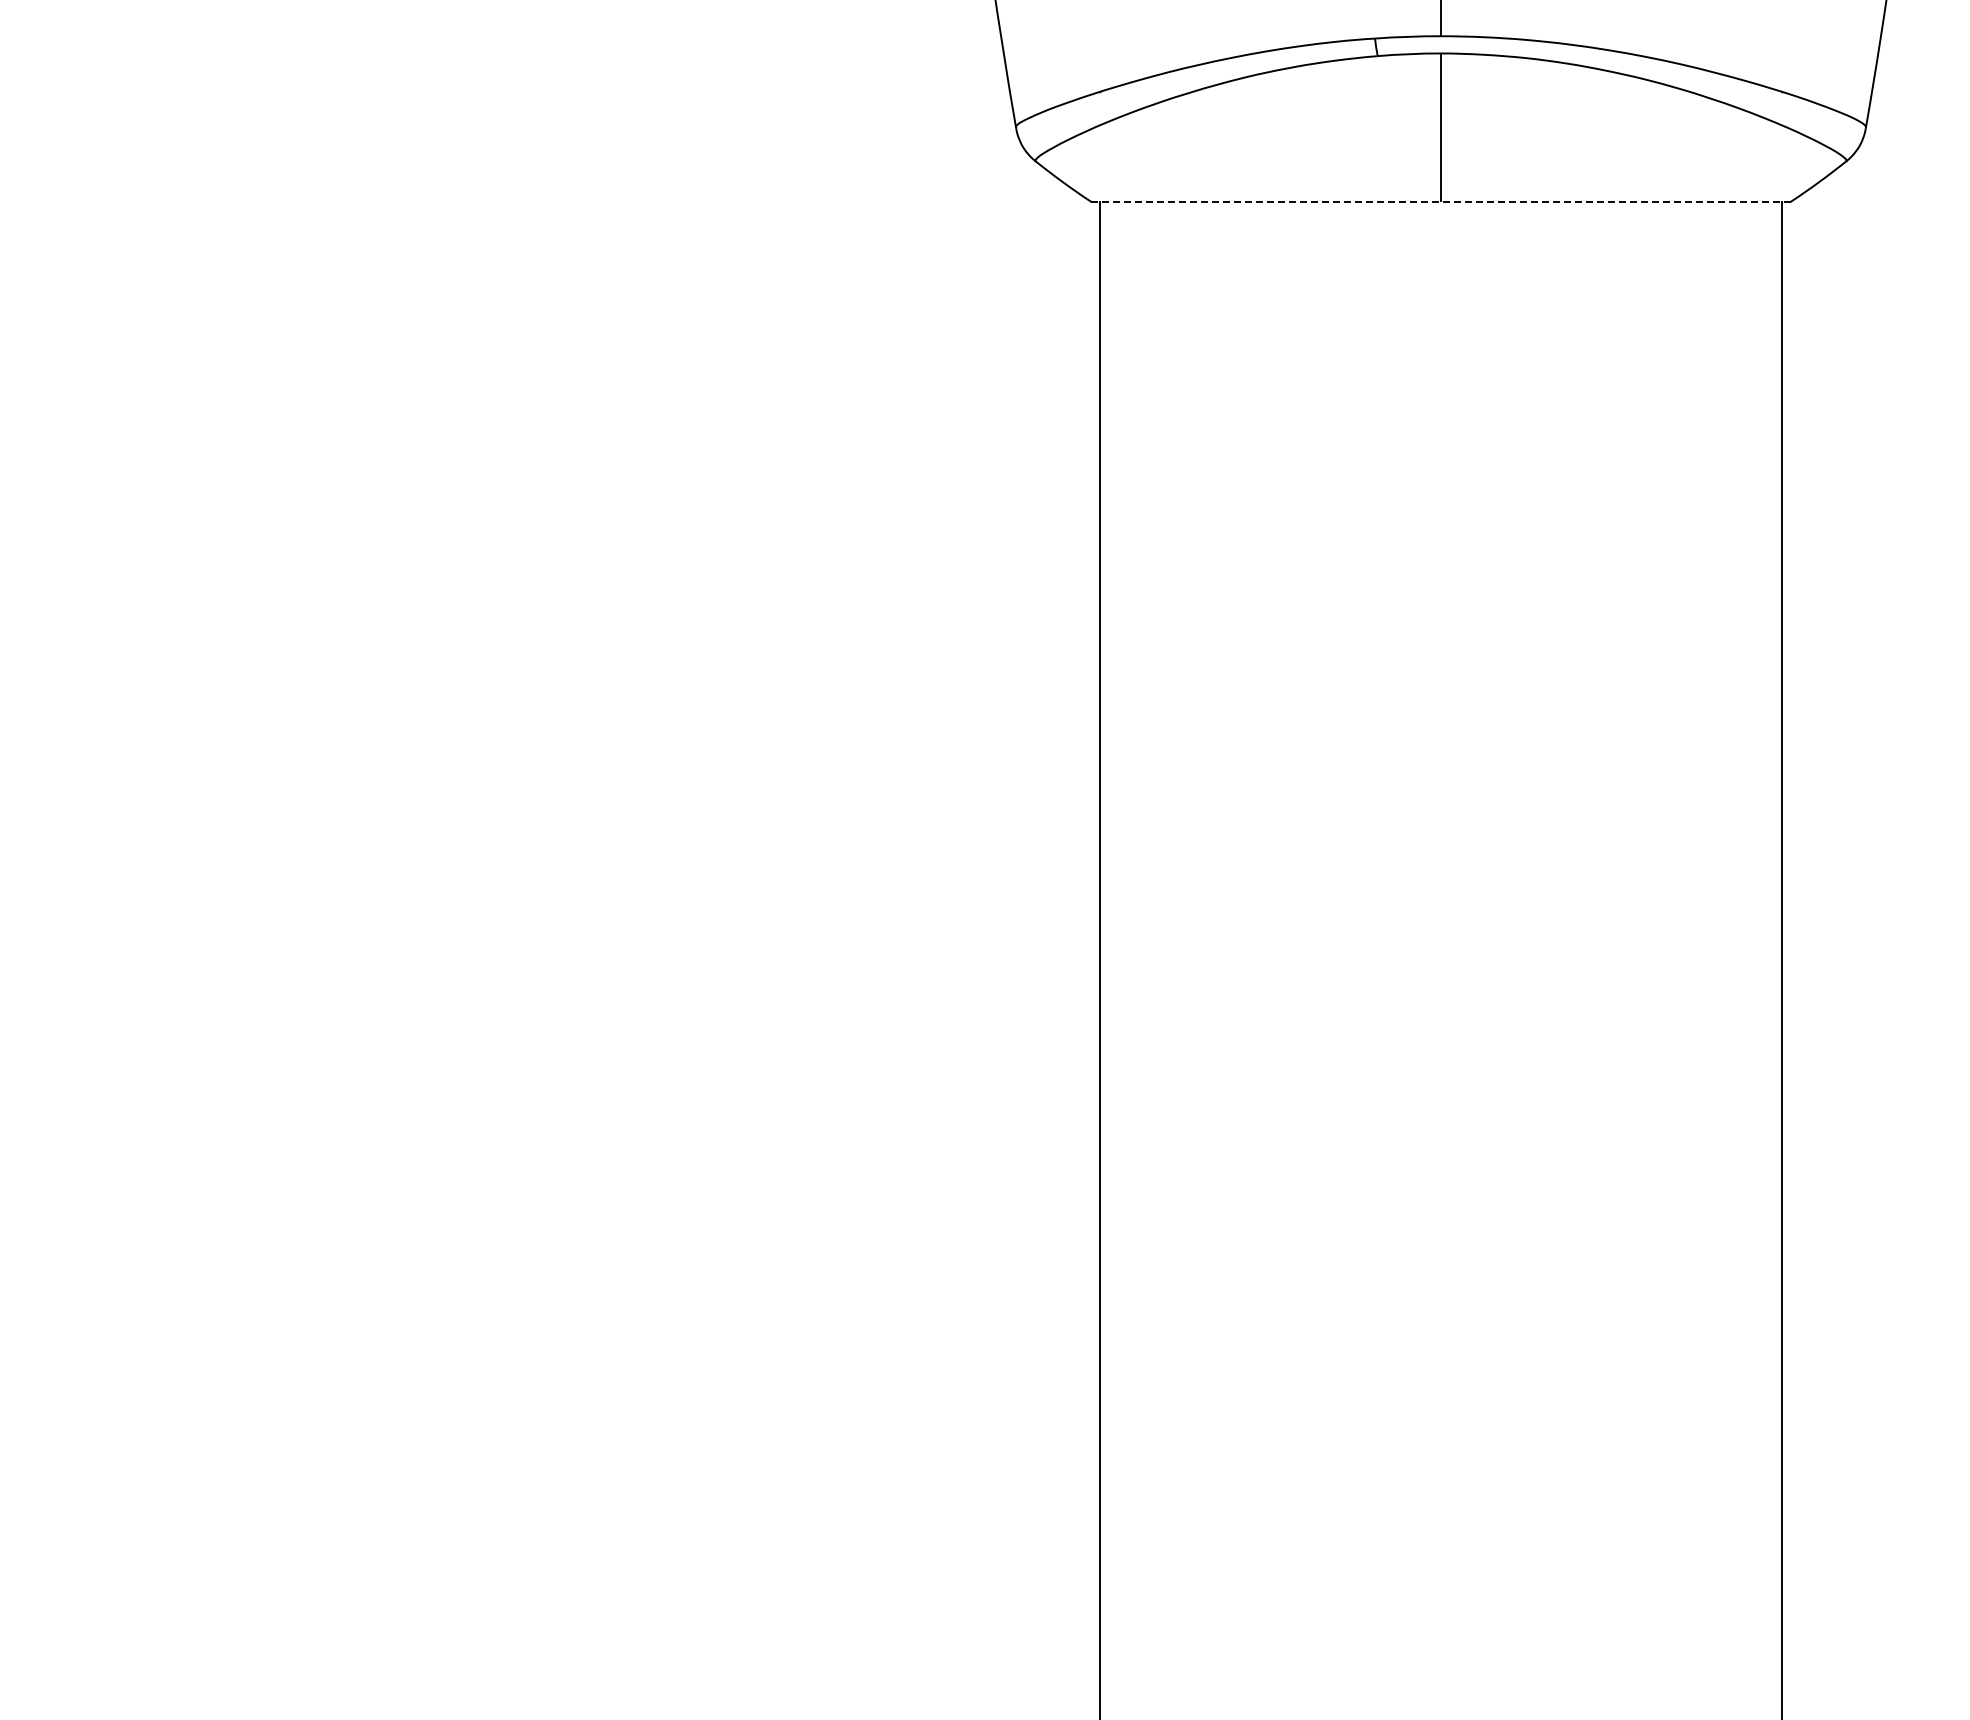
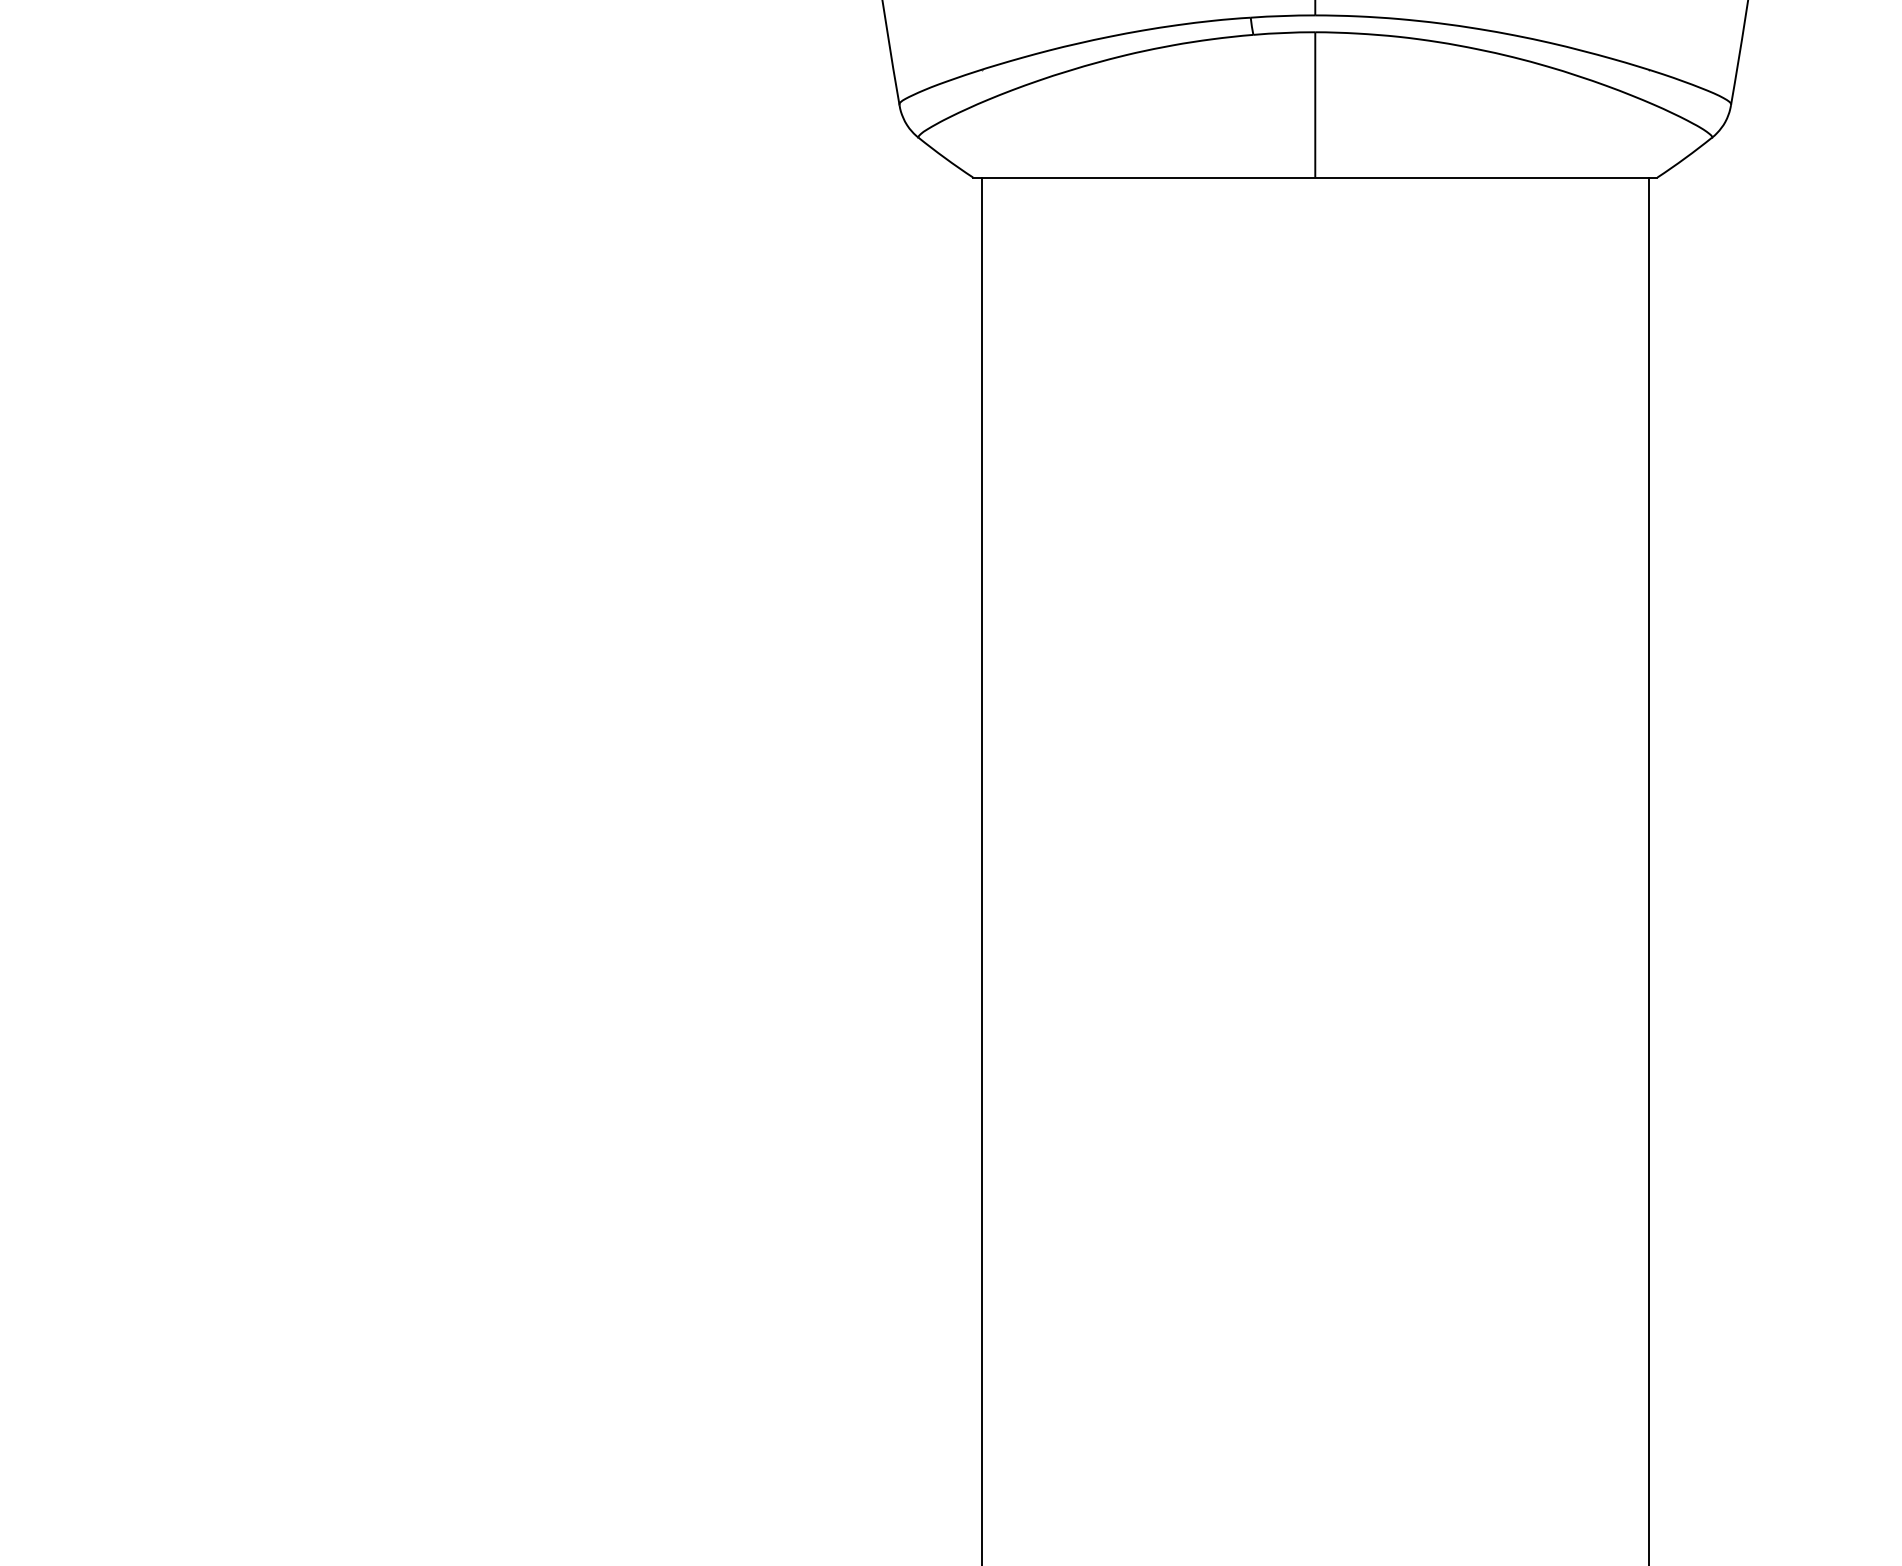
line: (1441, 201) -> (1315, 177), dashed -> solid

